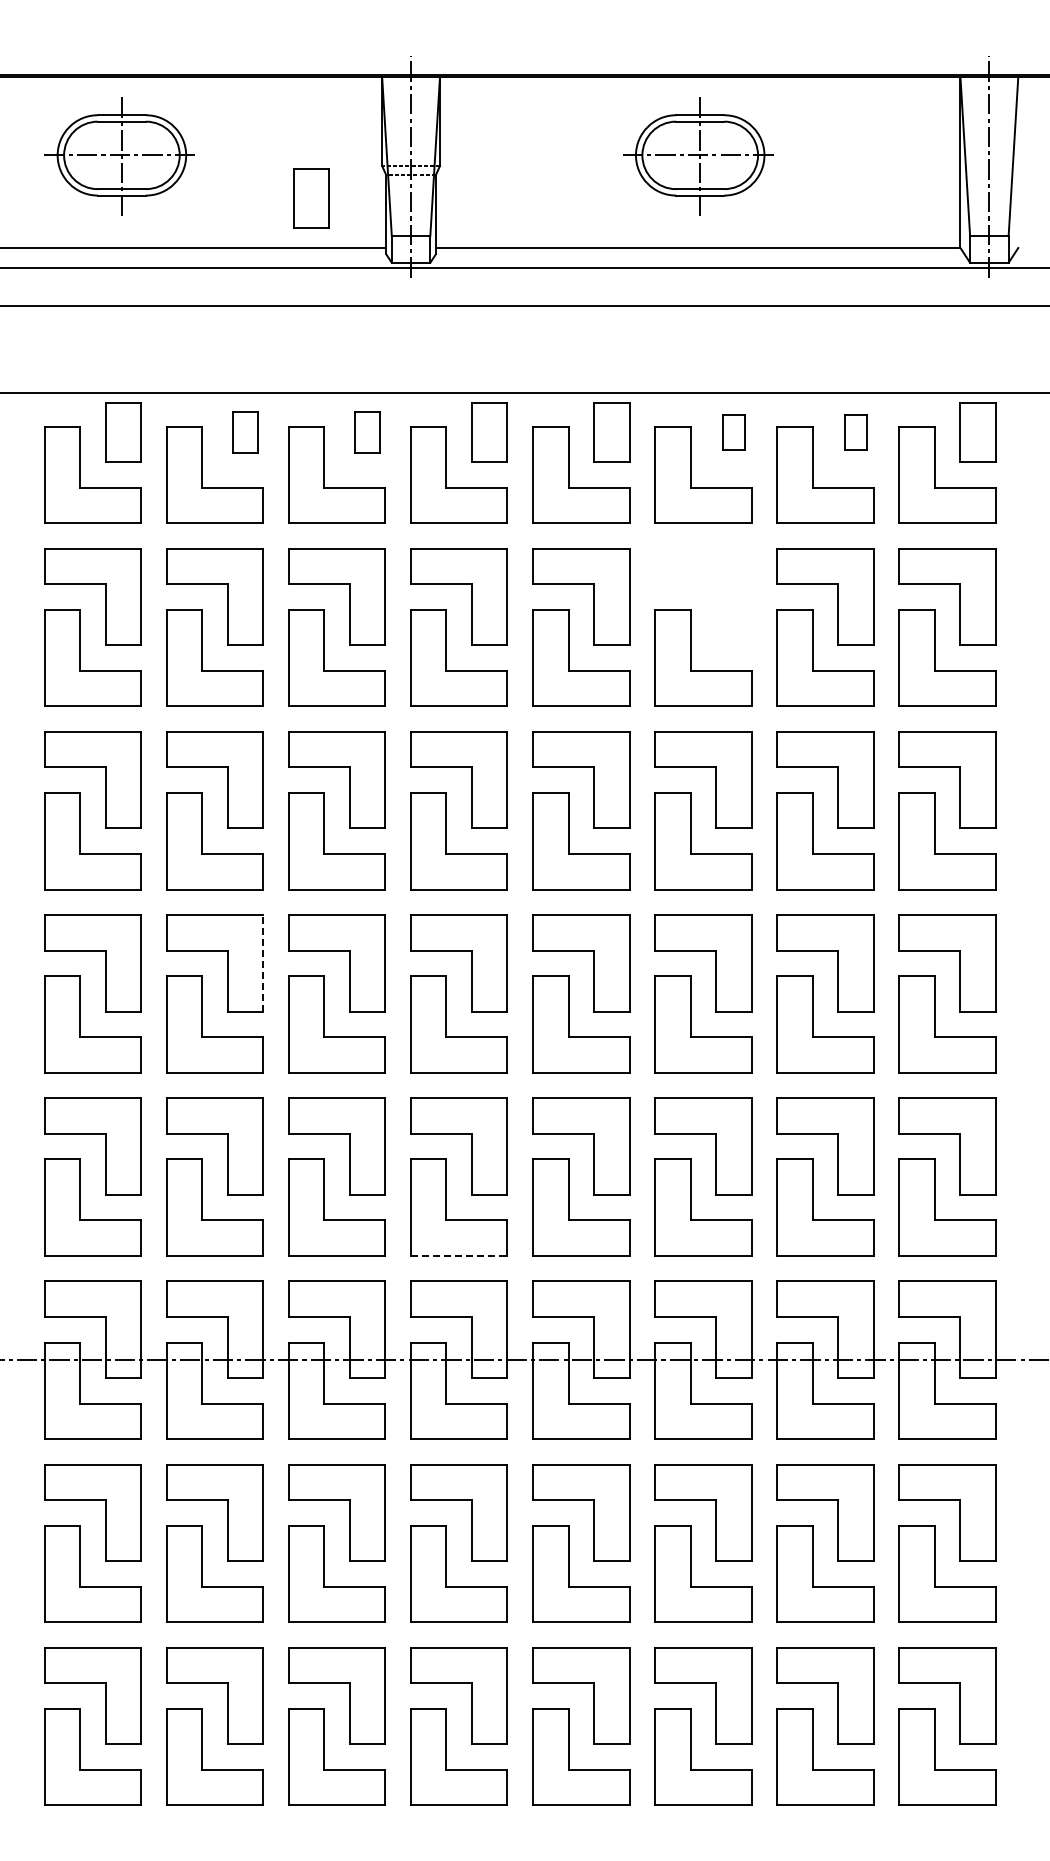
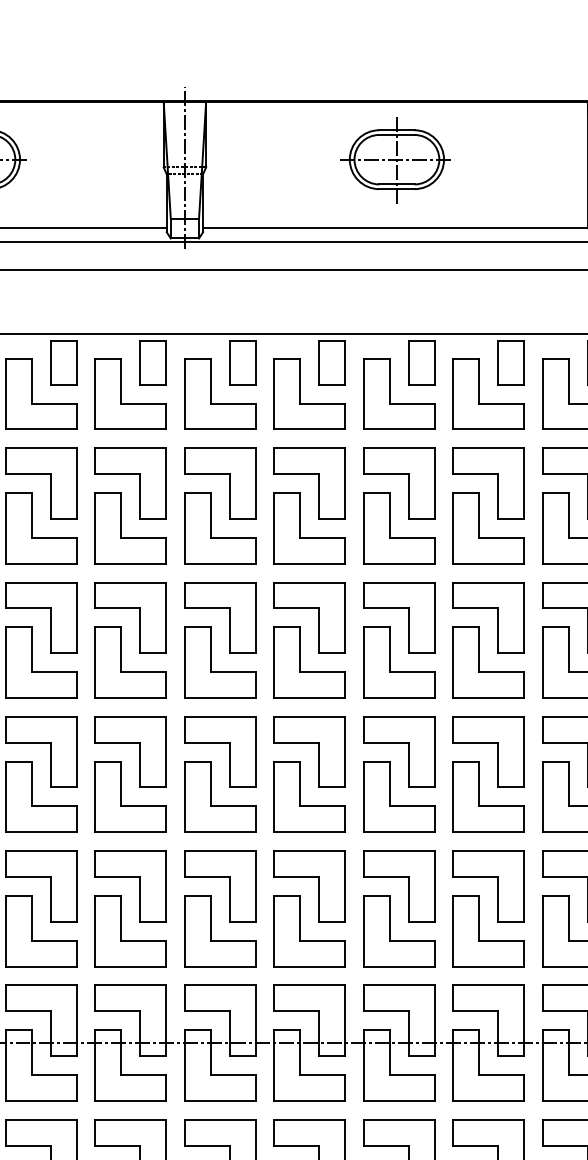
part: (311, 198) -> (111, 191), removed
part: (245, 432) -> (63, 362), size x1.43
part: (367, 432) -> (152, 362), size x1.43
part: (733, 432) -> (421, 362), size x1.67
part: (855, 432) -> (510, 362), size x1.67
part: (703, 584) -> (399, 474), added
line: (263, 962) -> (76, 751), dashed -> solid
line: (459, 1255) -> (220, 966), dashed -> solid

